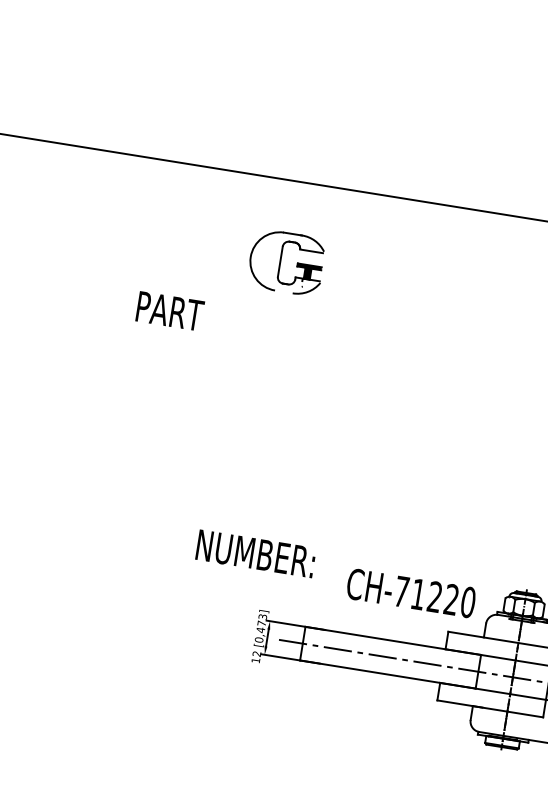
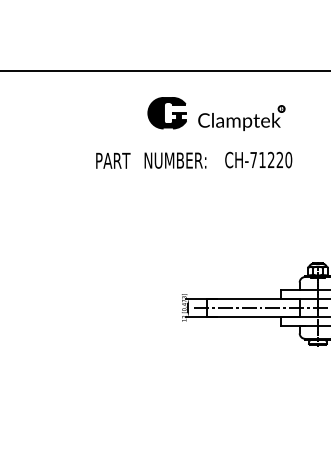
fill: (287, 261) -> (167, 112), added
part: (425, 293) -> (241, 117), added
text: (170, 310) -> (113, 160), moved
text: (255, 553) -> (175, 160), moved
text: (411, 592) -> (258, 159), moved

